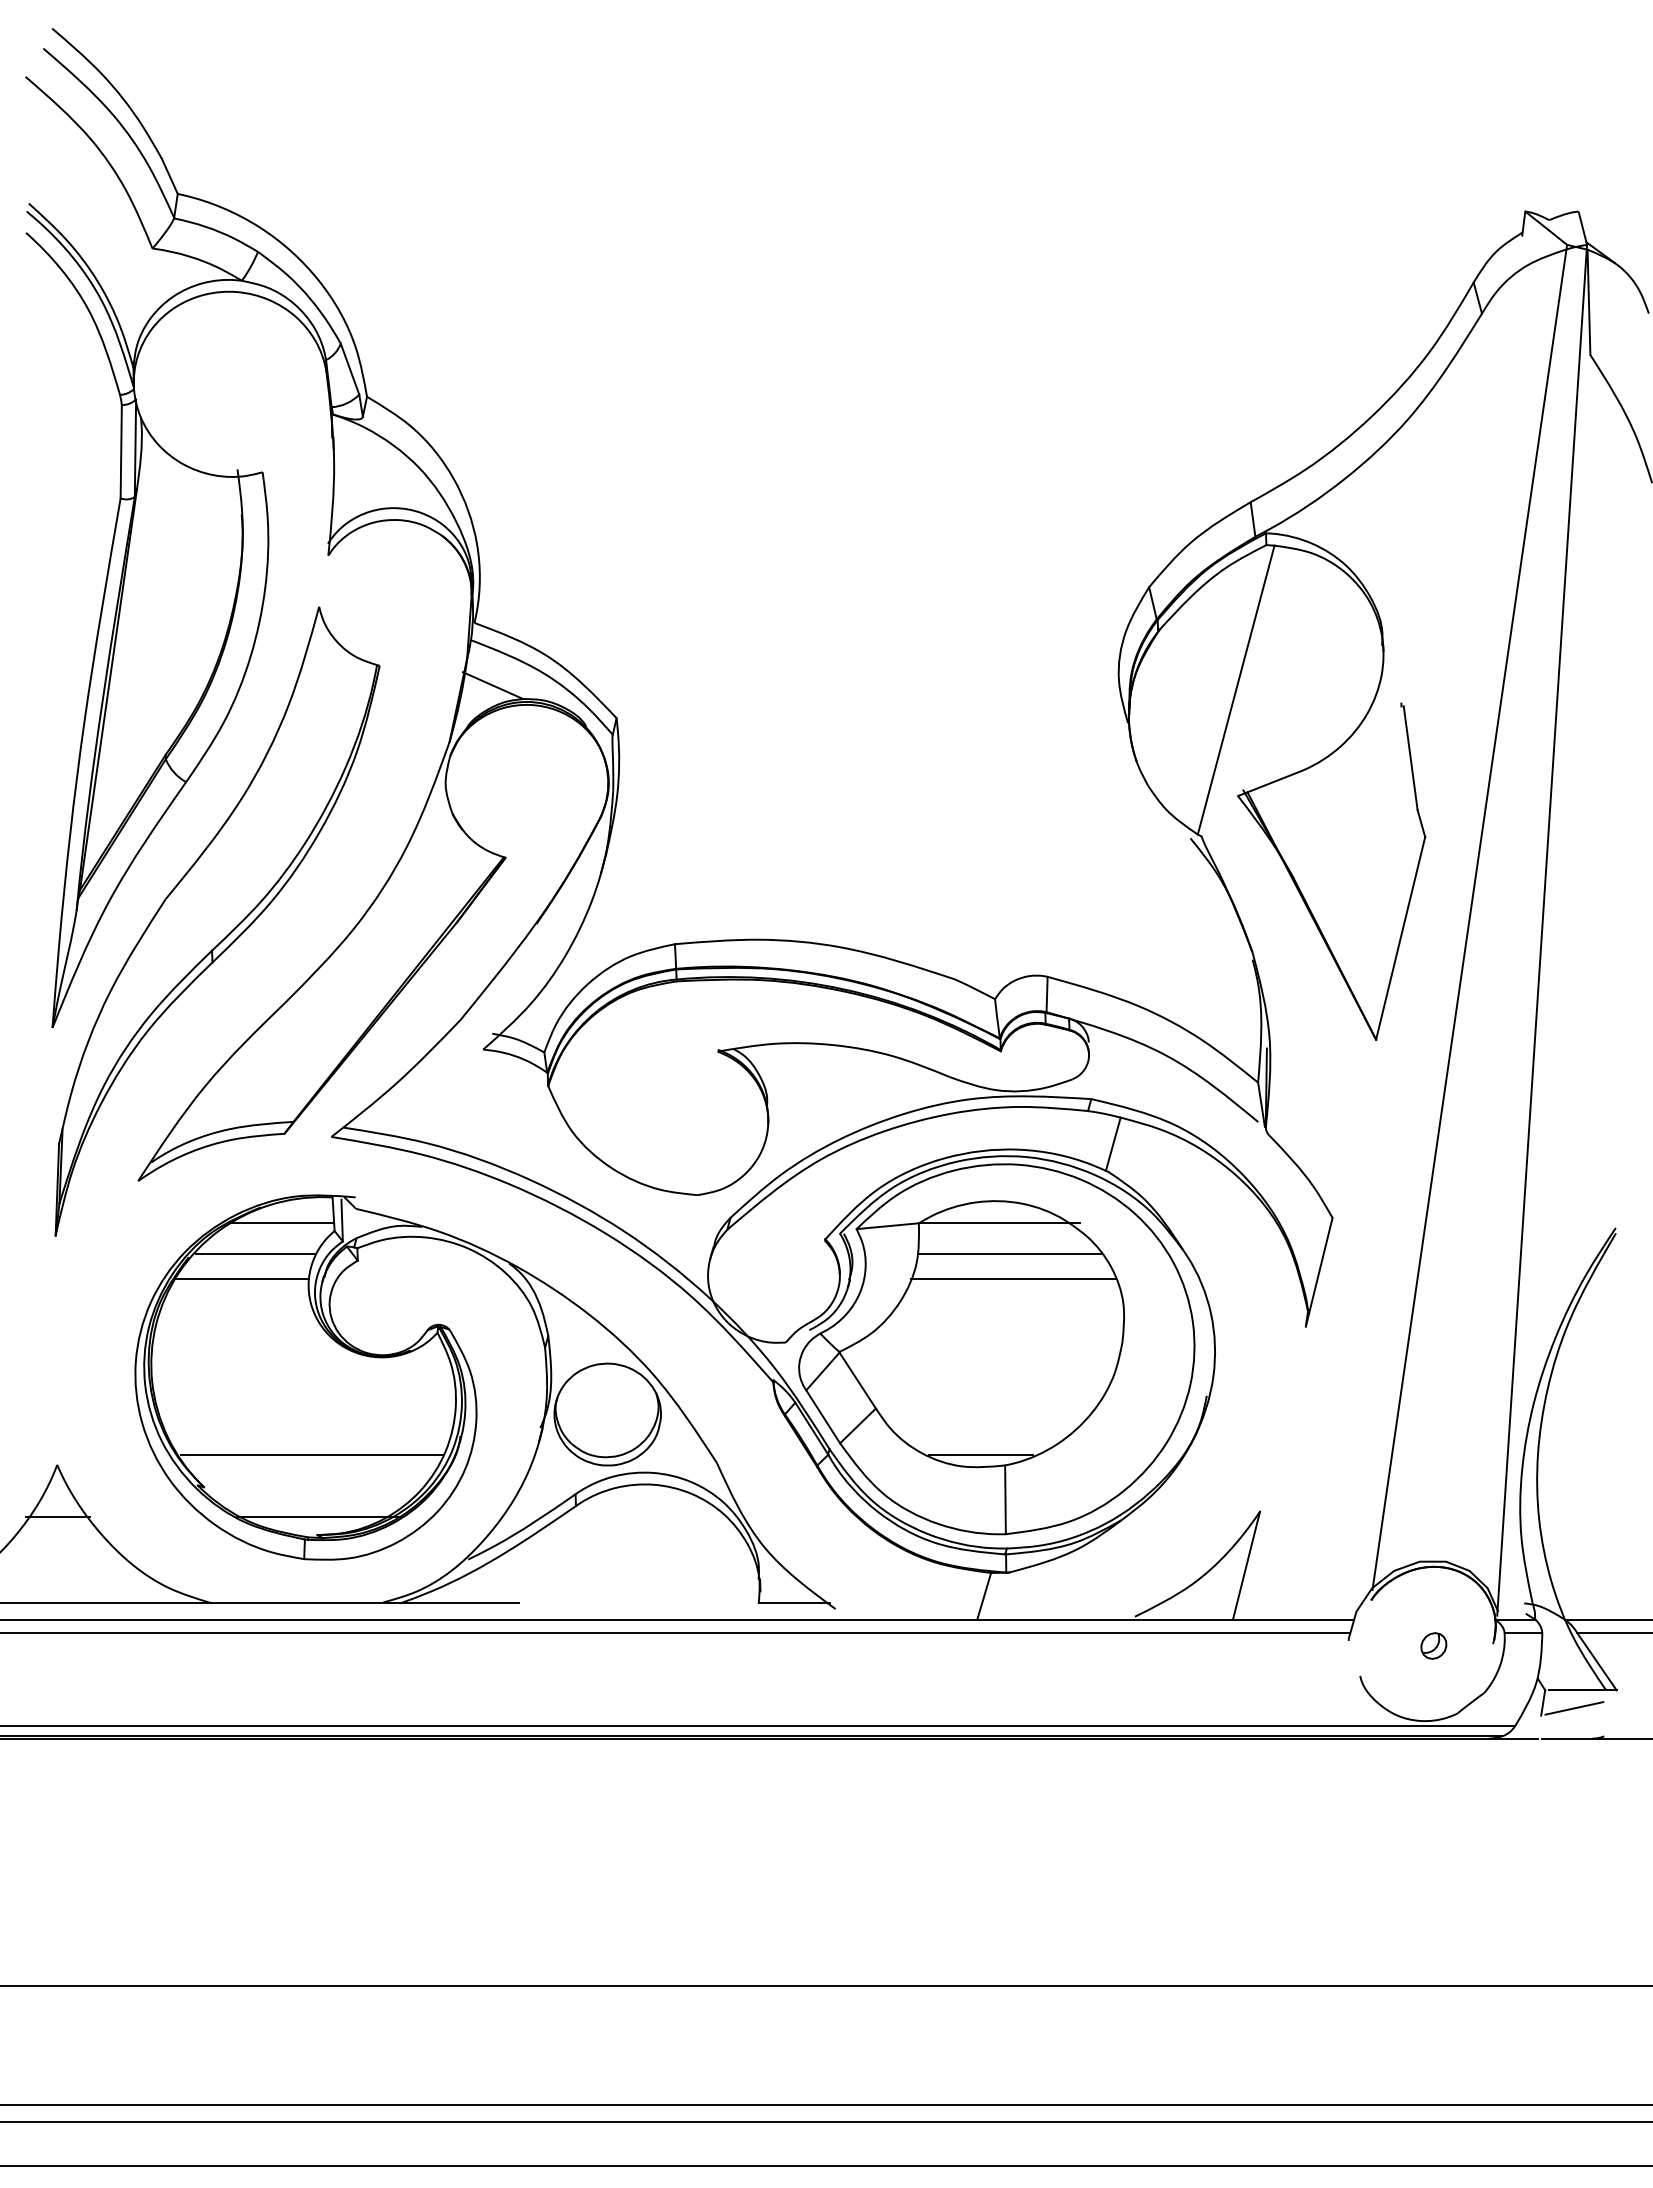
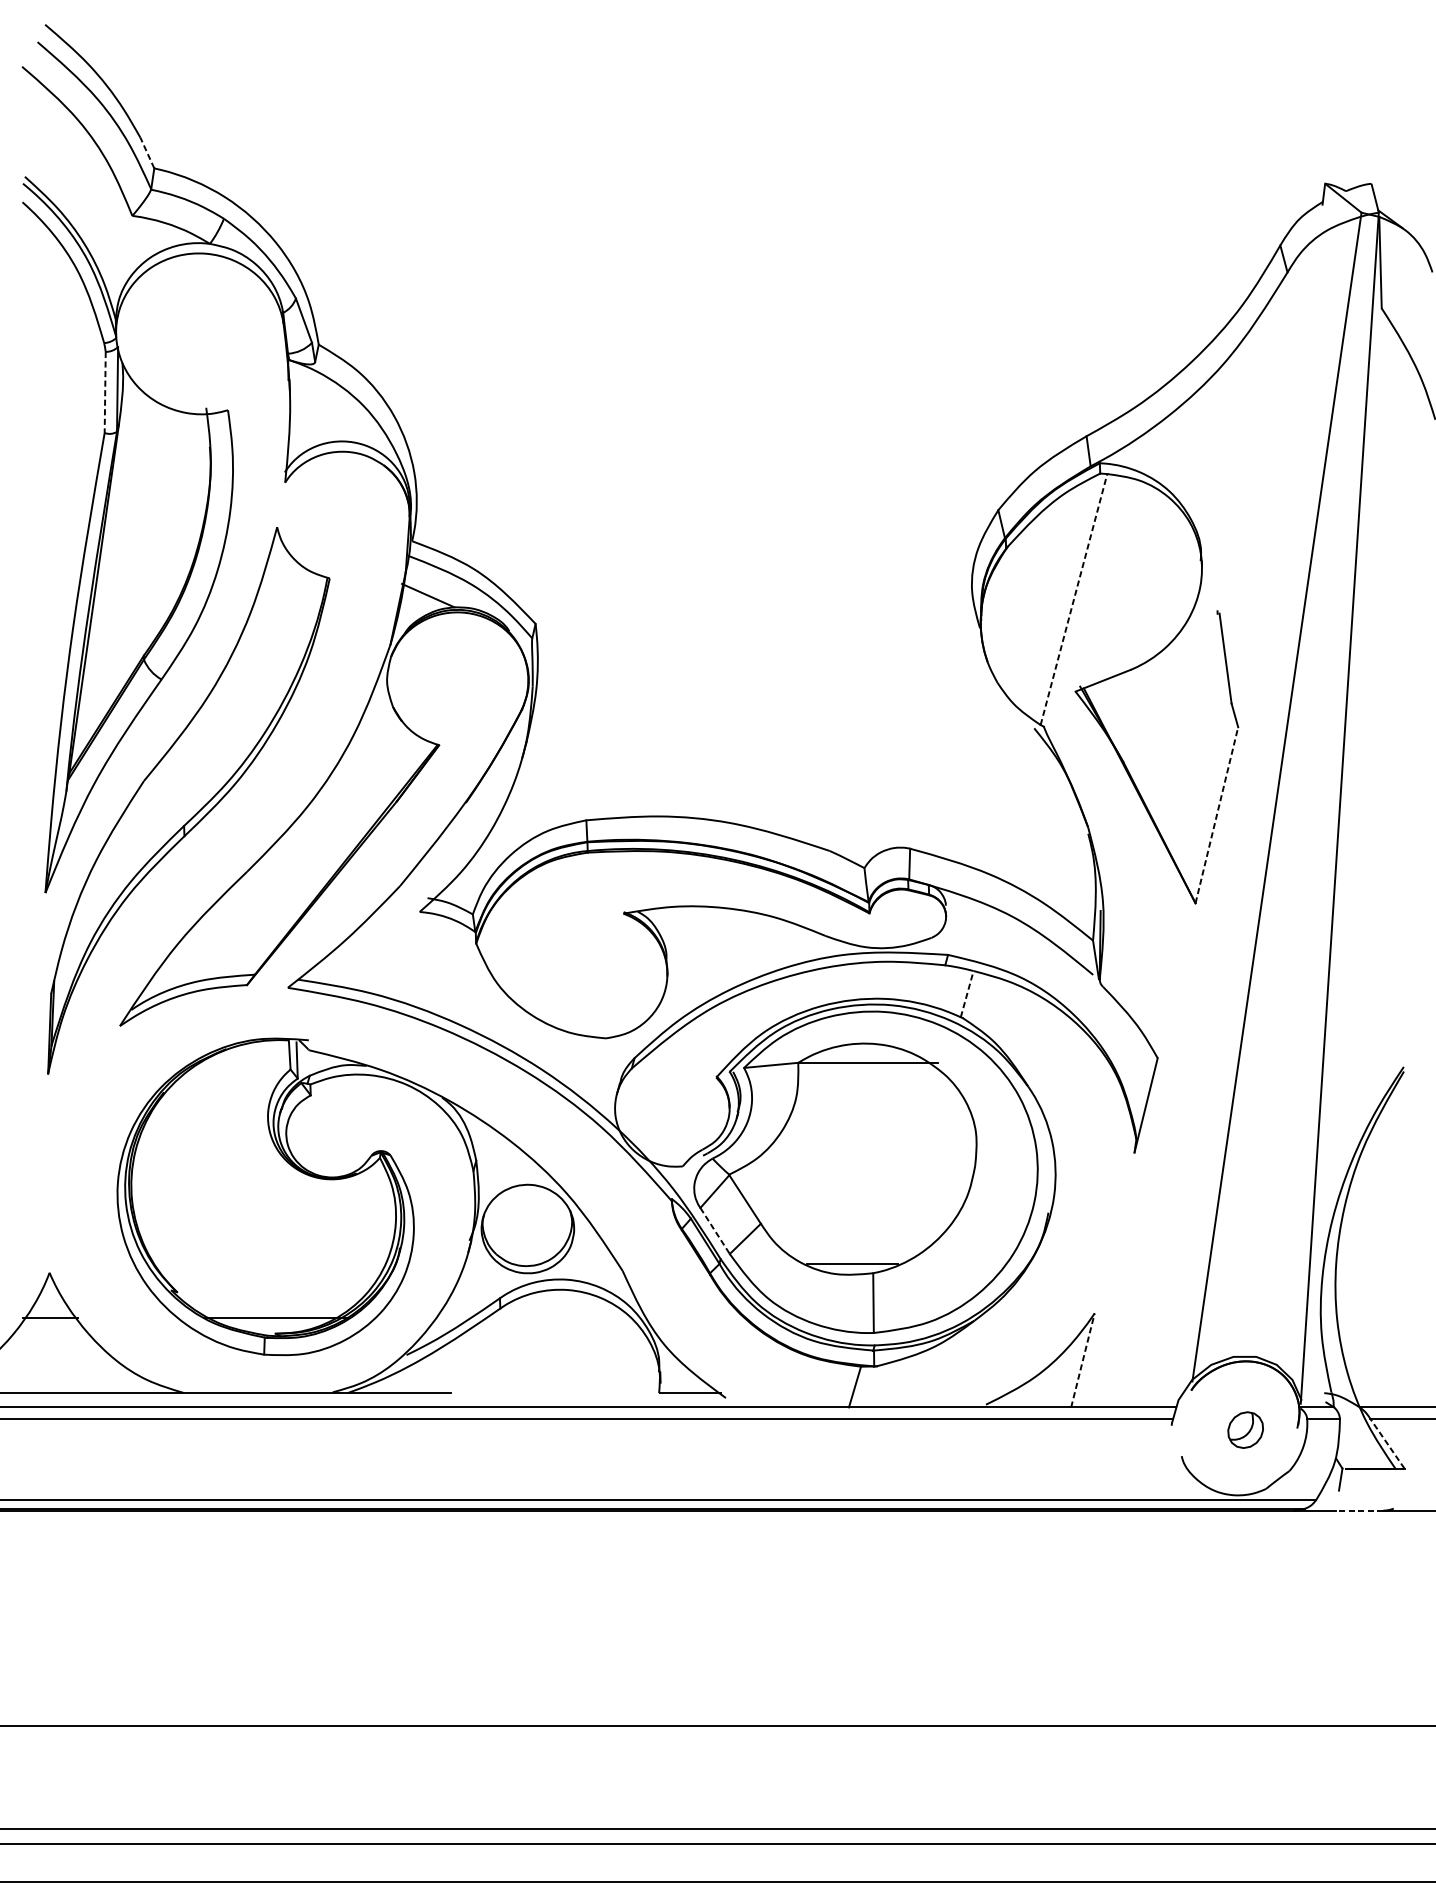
line: (169, 175) -> (147, 152), solid -> dashed
line: (121, 451) -> (105, 392), solid -> dashed
line: (1236, 689) -> (1074, 599), solid -> dashed
line: (1400, 937) -> (1216, 814), solid -> dashed
line: (1113, 1144) -> (967, 994), solid -> dashed
line: (282, 1223) -> (245, 1063), removed
line: (256, 1254) -> (222, 1089), removed
line: (1009, 1254) -> (877, 1089), removed
line: (242, 1279) -> (210, 1111), removed
line: (1012, 1279) -> (879, 1111), removed
line: (823, 1417) -> (715, 1231), solid -> dashed
line: (311, 1455) -> (270, 1264), removed
line: (1246, 1565) -> (1082, 1360), solid -> dashed
part: (1433, 1645) -> (1245, 1429), size x1.6
line: (1596, 1661) -> (1387, 1443), solid -> dashed
line: (1574, 1708) -> (1367, 1484), removed
line: (1566, 1738) -> (1360, 1510), solid -> dashed

